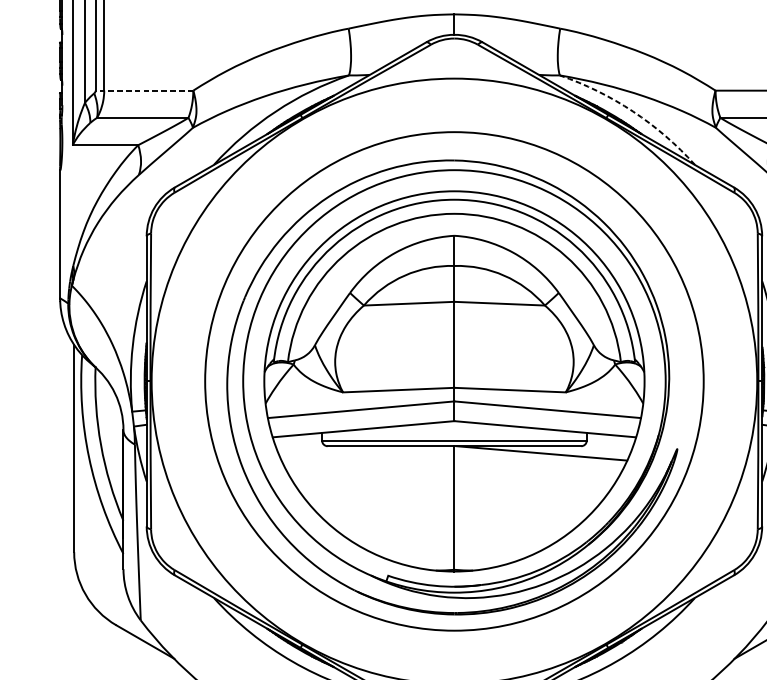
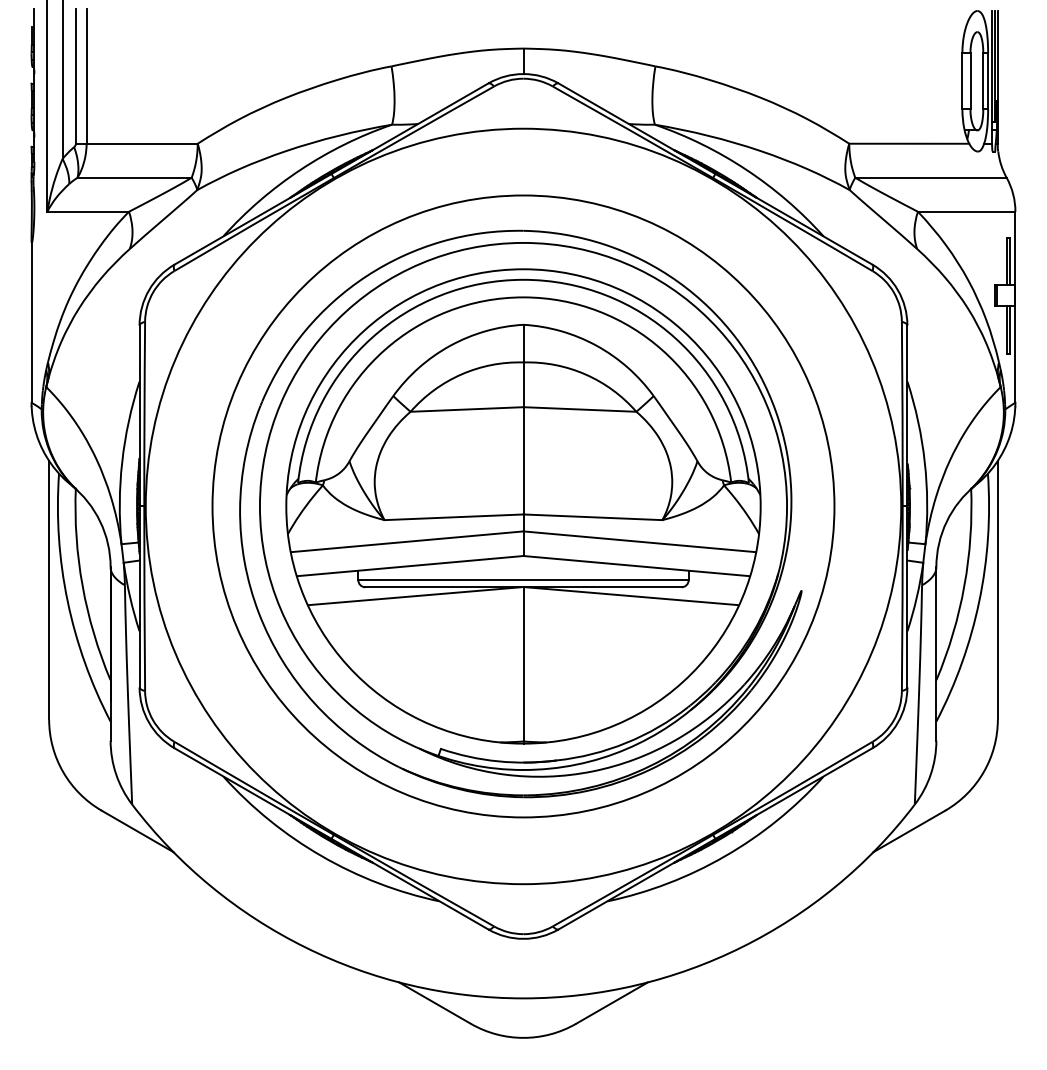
line: (144, 90) -> (136, 143), dashed -> solid
arc: (633, 111) -> (746, 169), dashed -> solid
line: (367, 453) -> (414, 596), added

